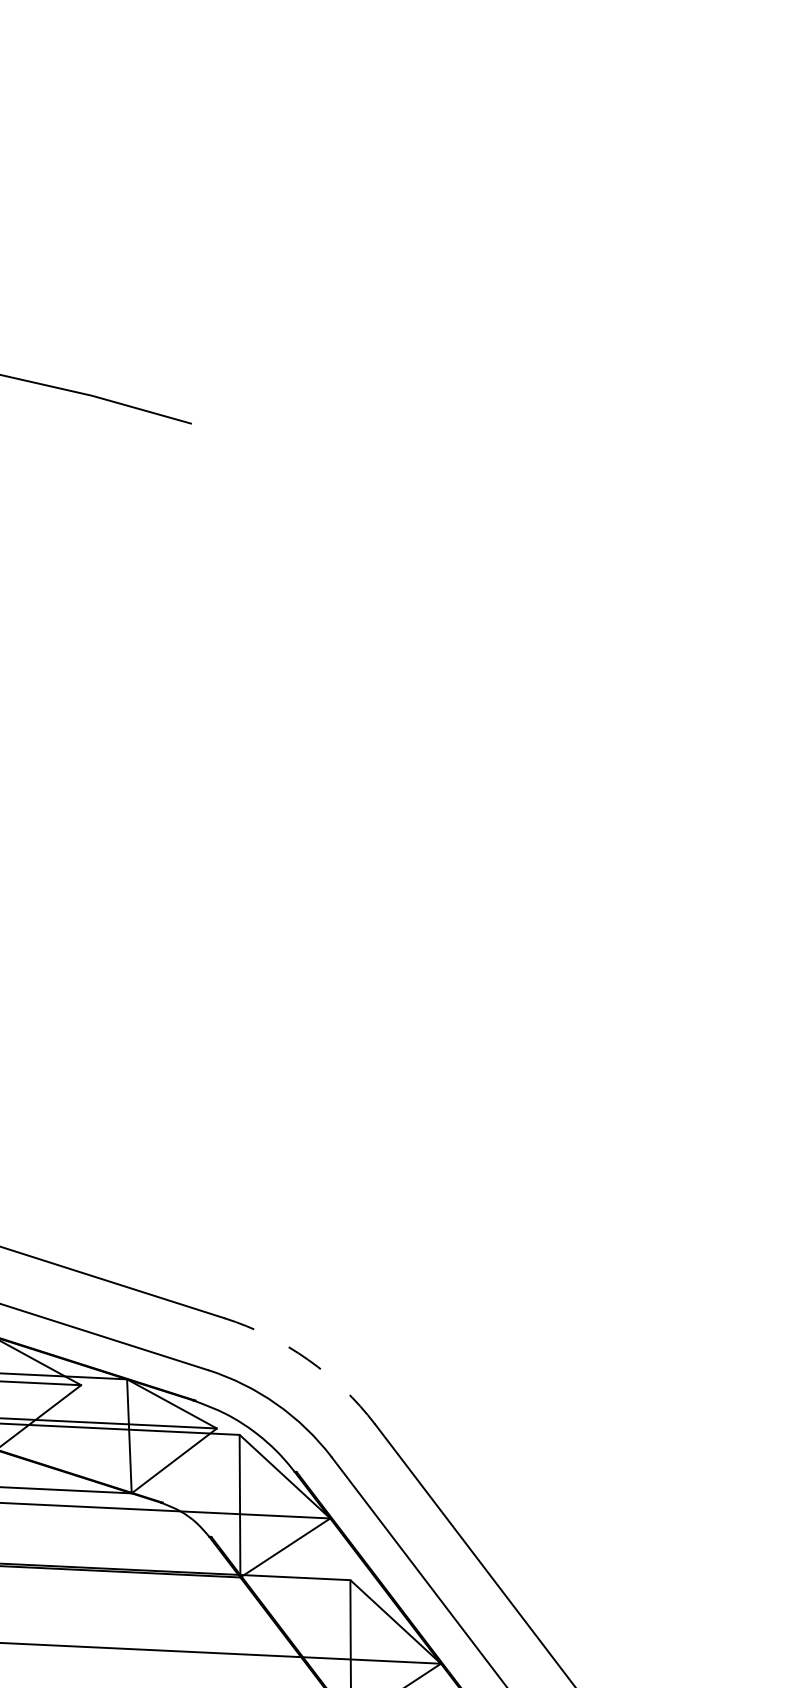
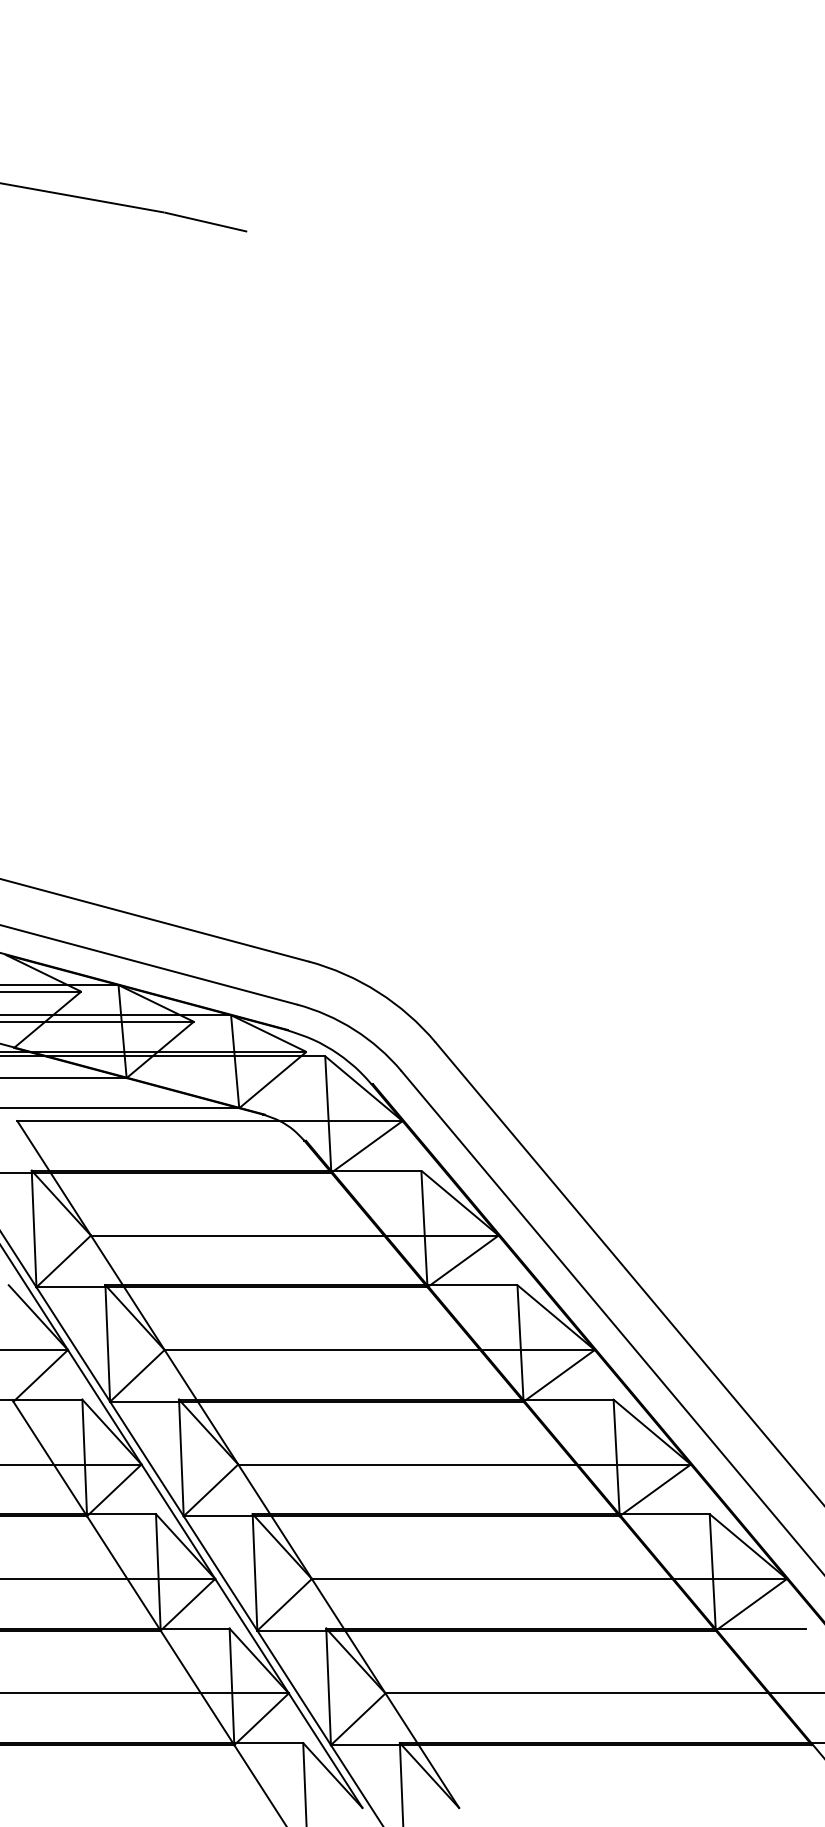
arc: (308, 1360) -> (378, 992), dashed -> solid

